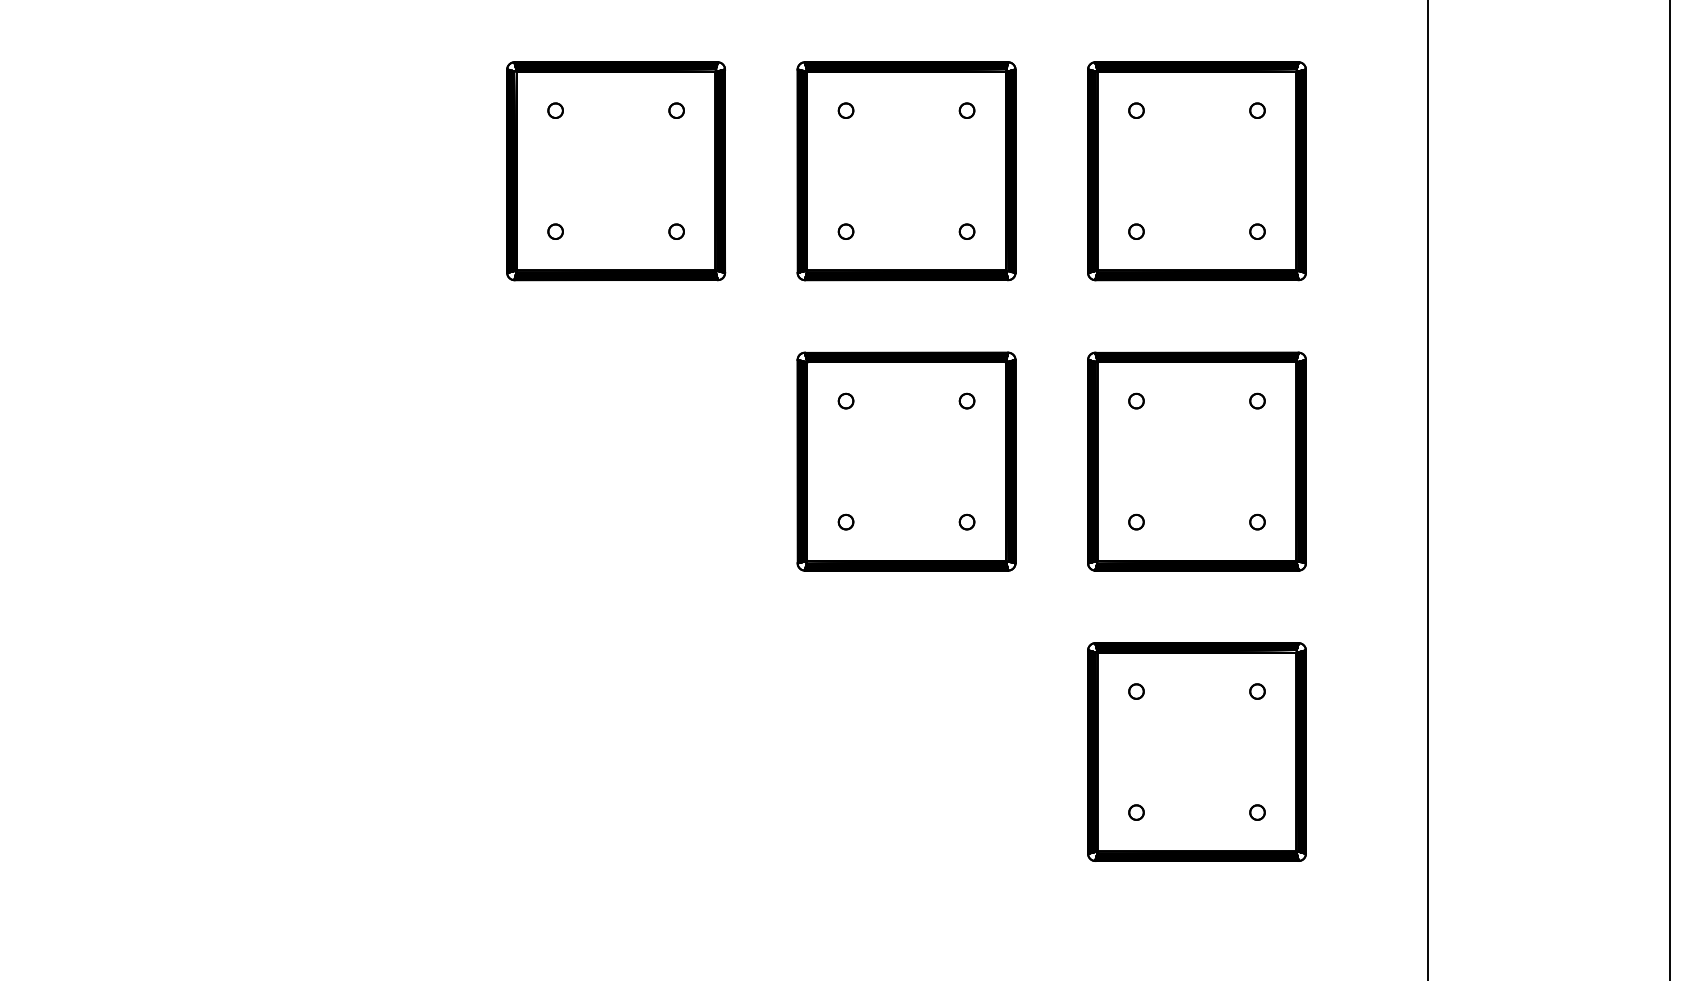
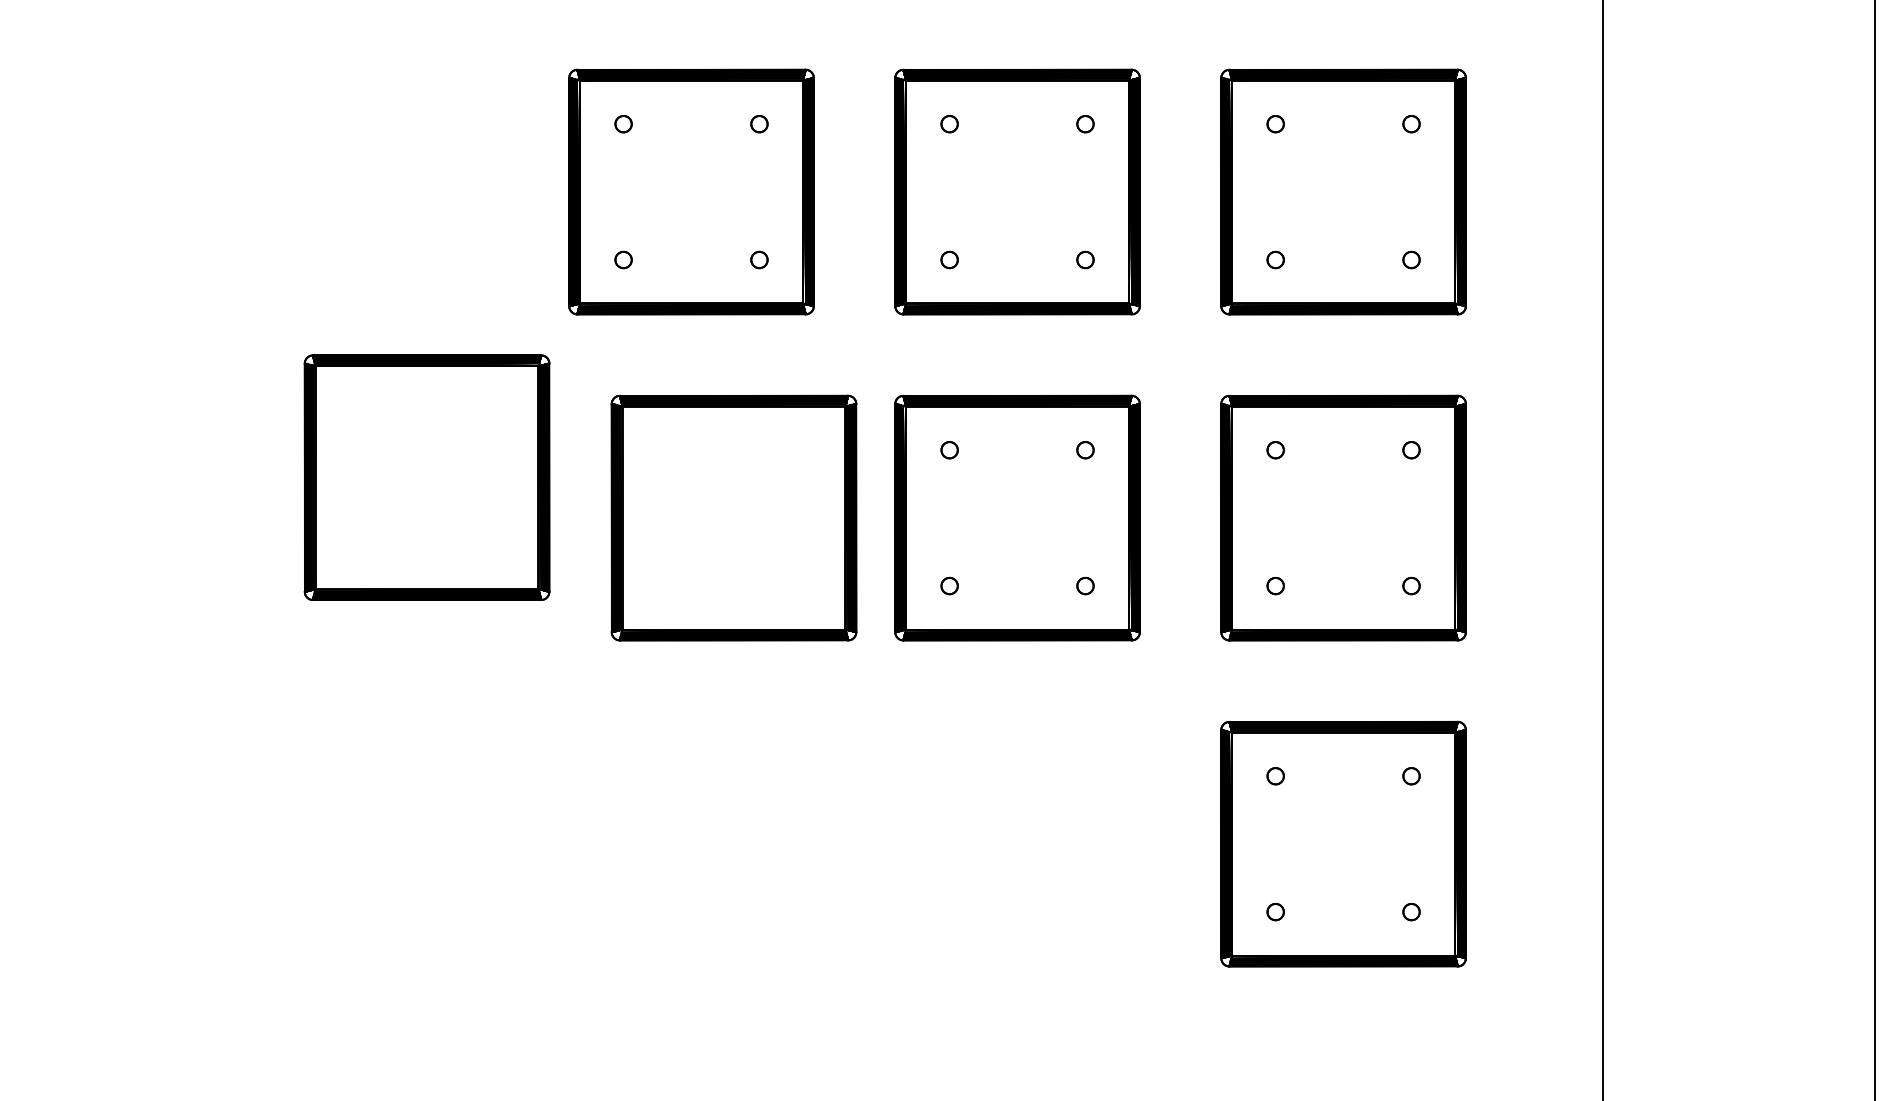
part: (380, 425) -> (426, 477), added
part: (653, 461) -> (733, 517), added

